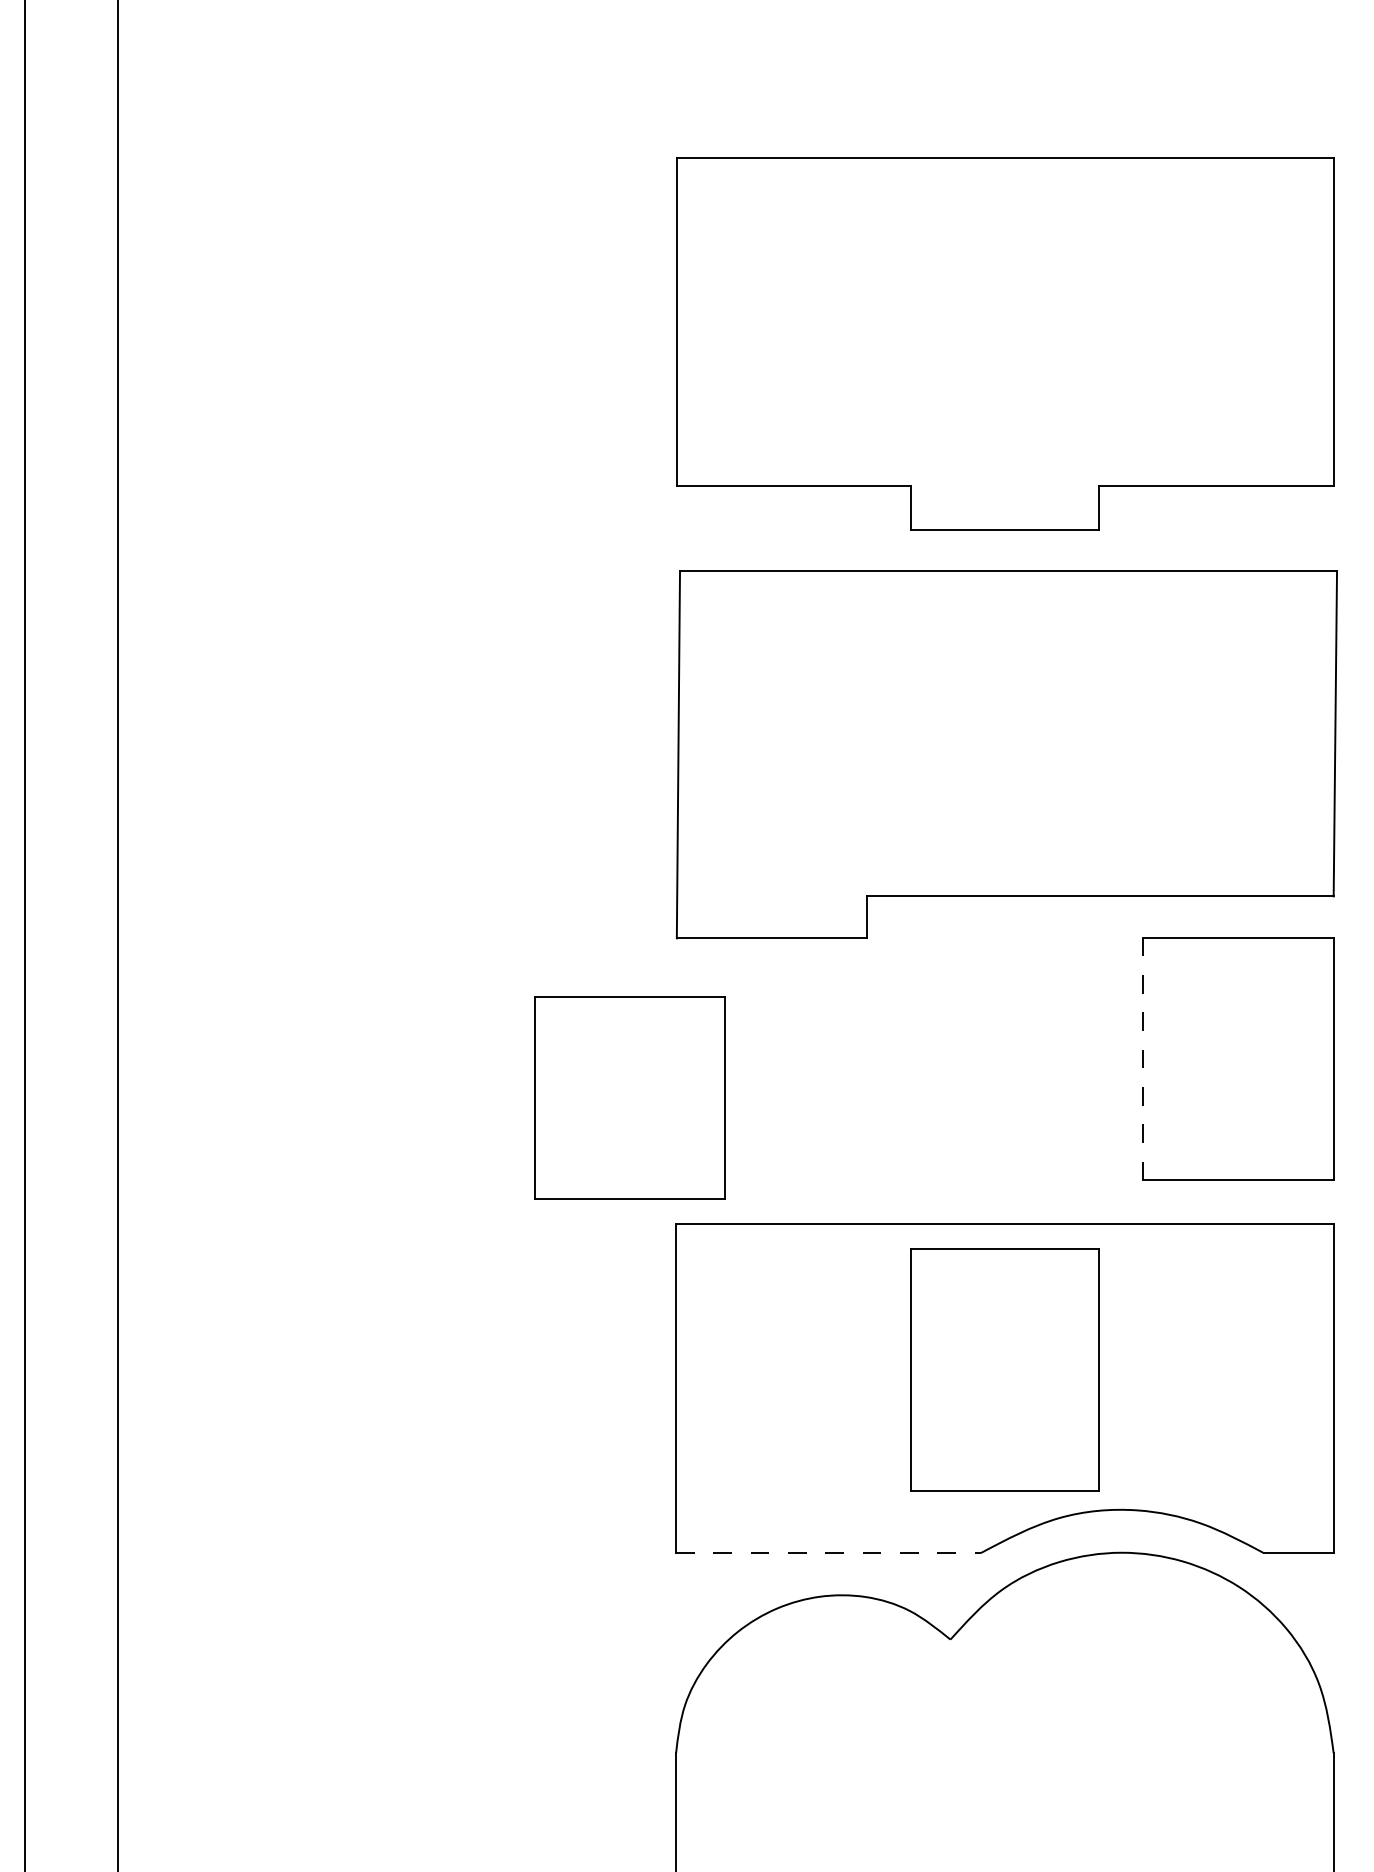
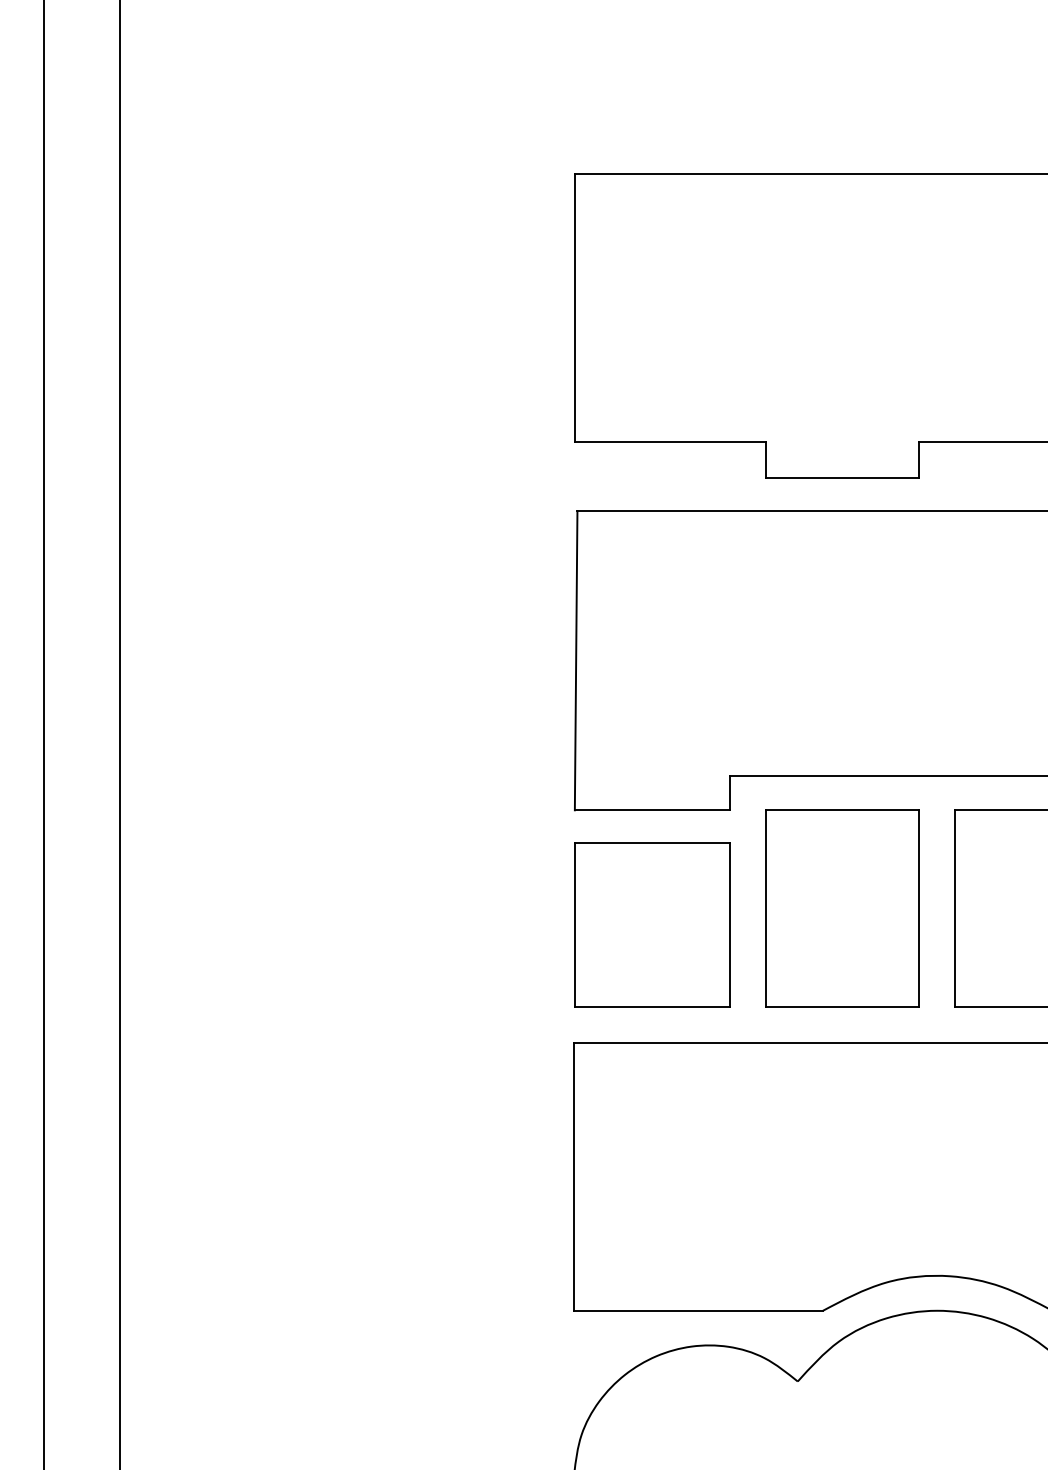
line: (1143, 1059) -> (954, 908), dashed -> solid
part: (629, 1097) -> (651, 924), moved
part: (1004, 1369) -> (841, 908), moved
line: (829, 1553) -> (699, 1311), dashed -> solid

